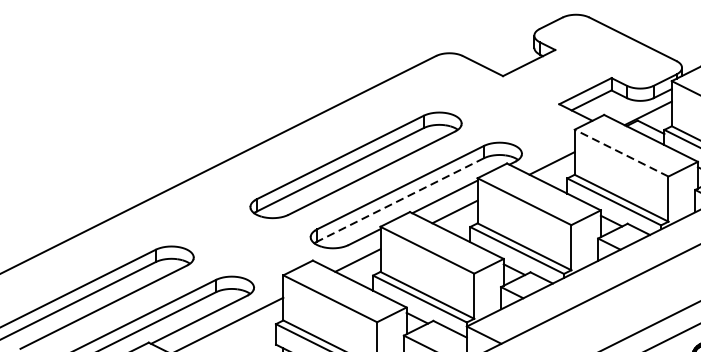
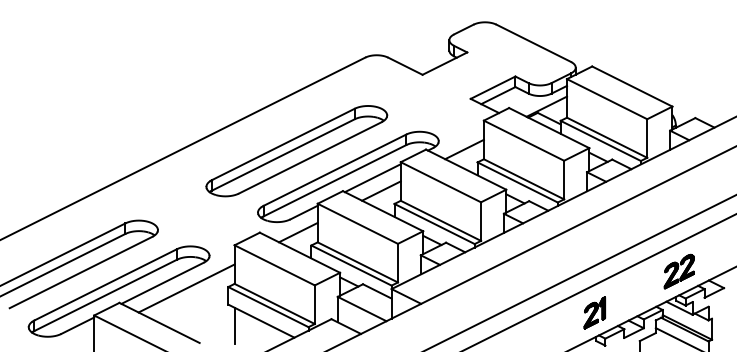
line: (622, 152) -> (524, 140), dashed -> solid
line: (400, 199) -> (334, 180), dashed -> solid

